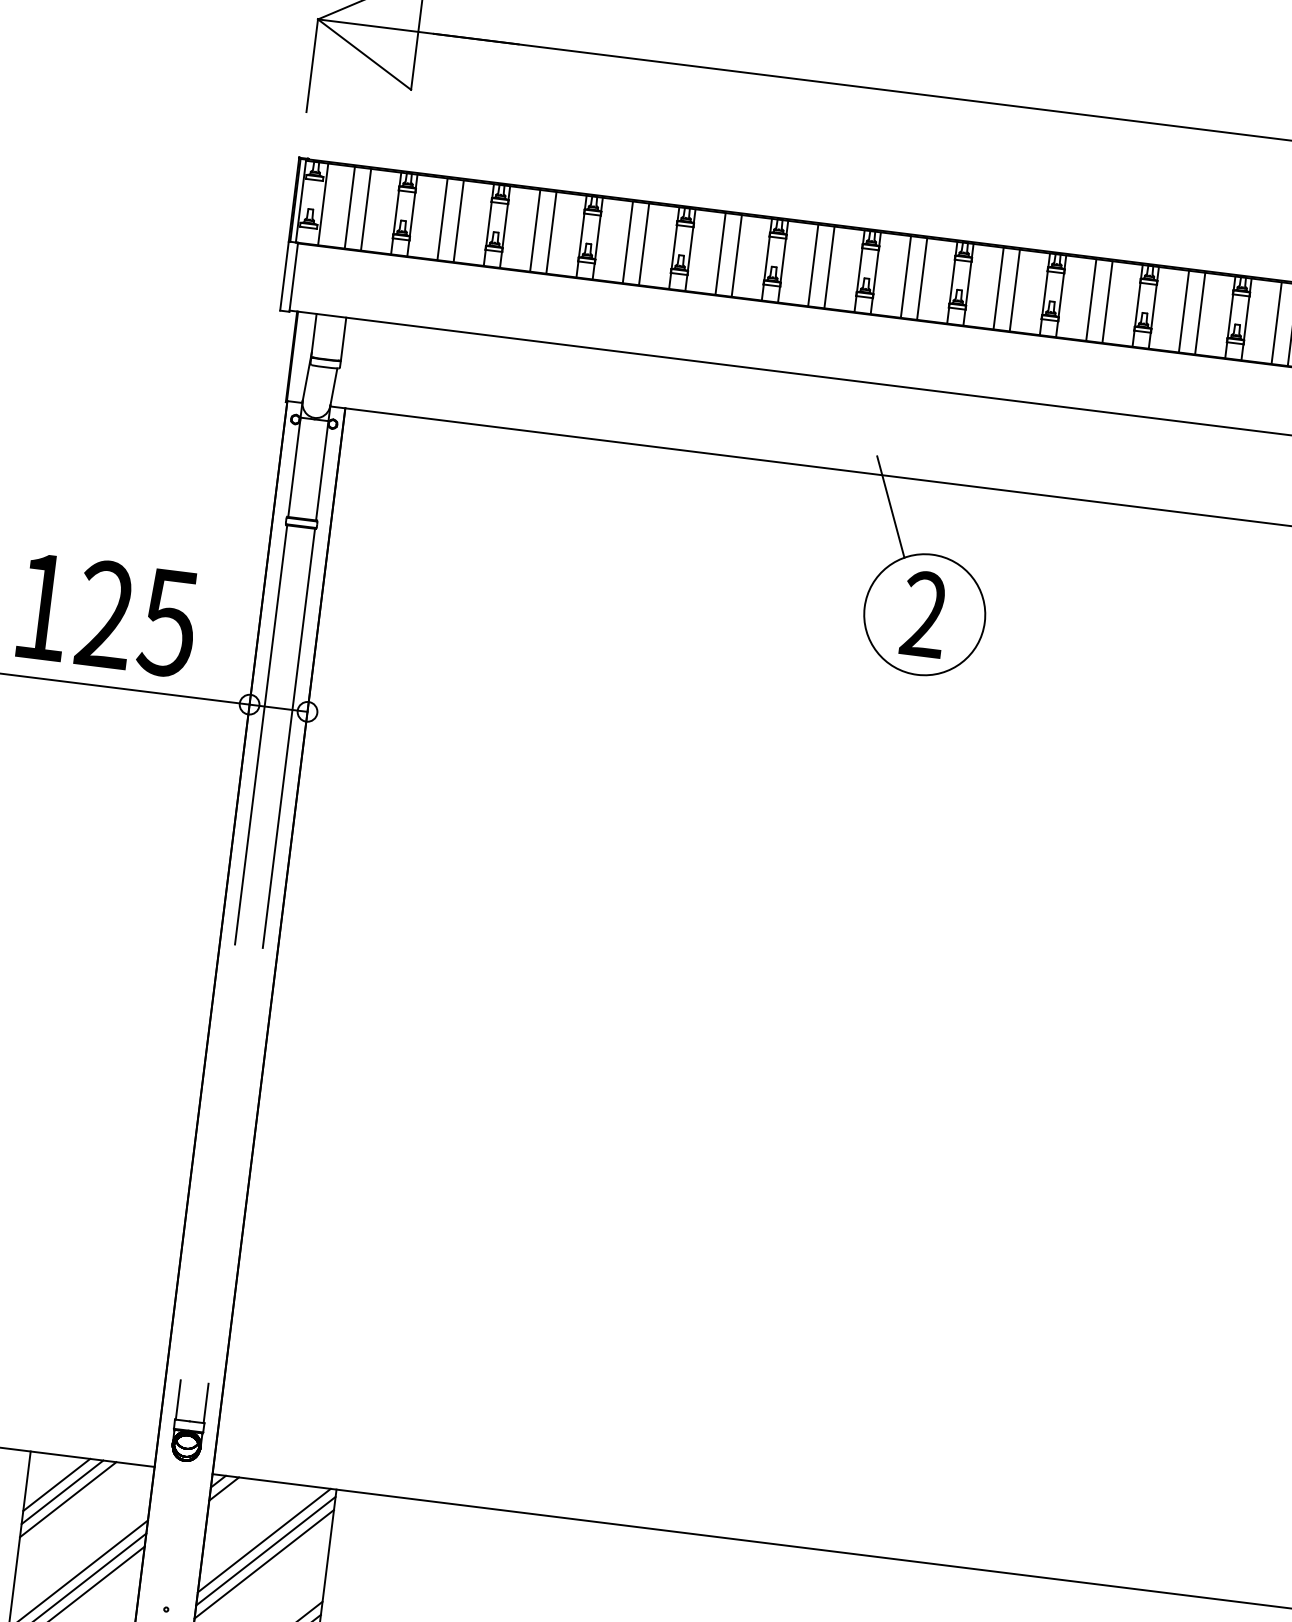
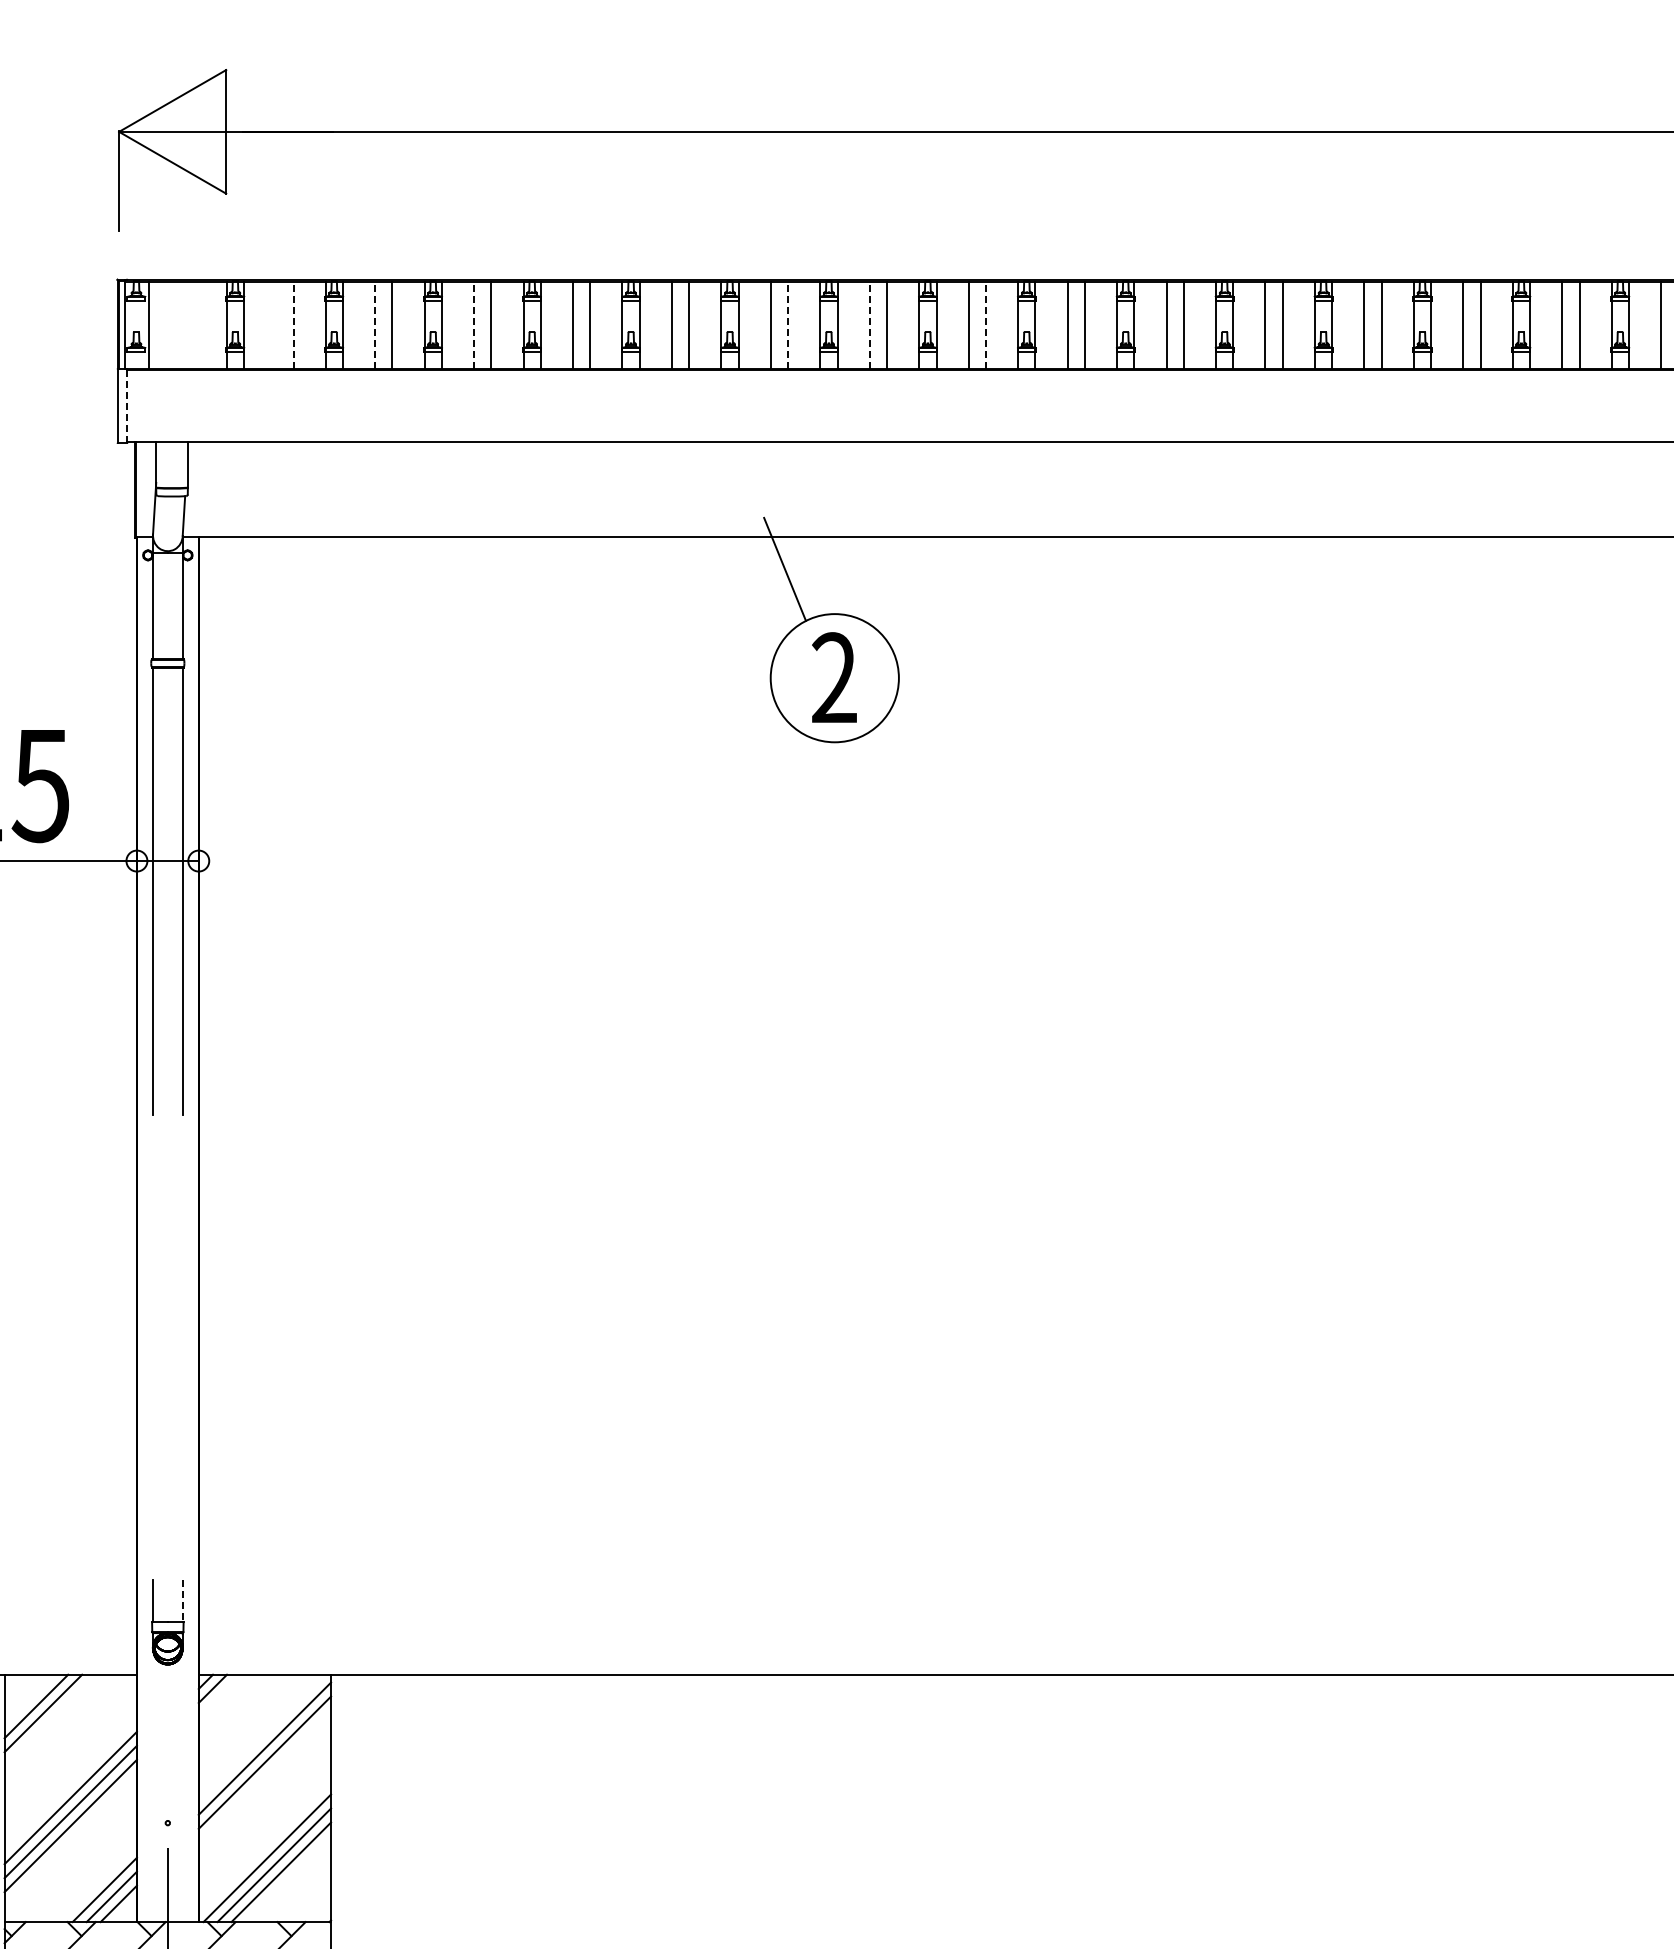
line: (350, 207) -> (177, 325), removed
line: (366, 209) -> (194, 325), removed
line: (442, 219) -> (276, 325), removed
line: (458, 221) -> (293, 325), solid -> dashed
line: (535, 230) -> (375, 325), solid -> dashed
line: (628, 242) -> (474, 325), solid -> dashed
line: (293, 277) -> (127, 406), solid -> dashed
line: (922, 278) -> (788, 325), solid -> dashed
line: (998, 288) -> (869, 325), solid -> dashed
line: (1107, 301) -> (985, 325), solid -> dashed
line: (205, 1403) -> (182, 1601), solid -> dashed
line: (68, 1499) -> (50, 1720), removed
line: (264, 1540) -> (261, 1737), removed

